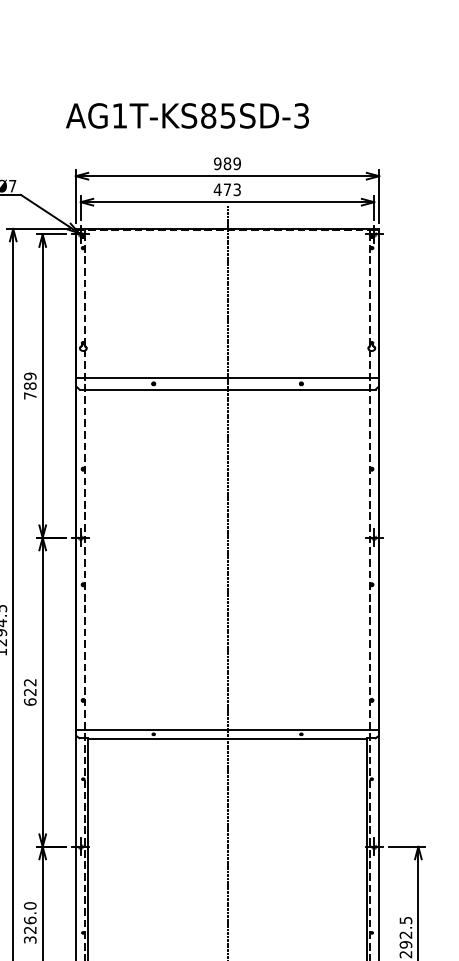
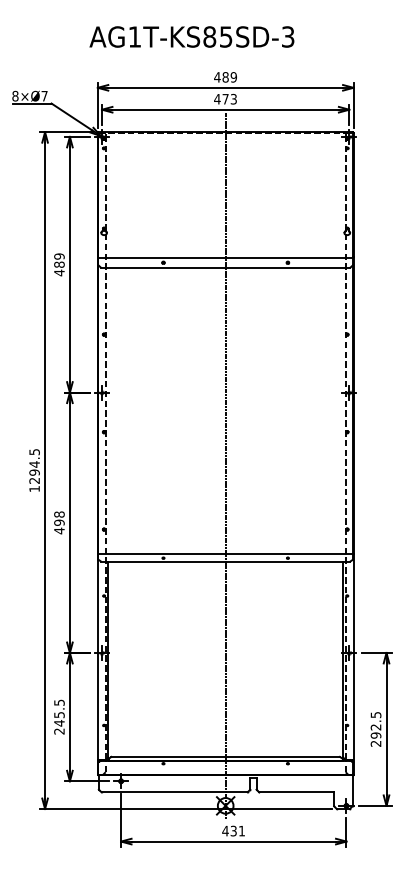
text: (217, 163) -> (217, 77), 989 -> 489
text: (30, 395) -> (59, 272), 789 -> 489
text: (30, 691) -> (59, 522), 622 -> 498
text: (30, 922) -> (59, 716), 326.0 -> 245.5

